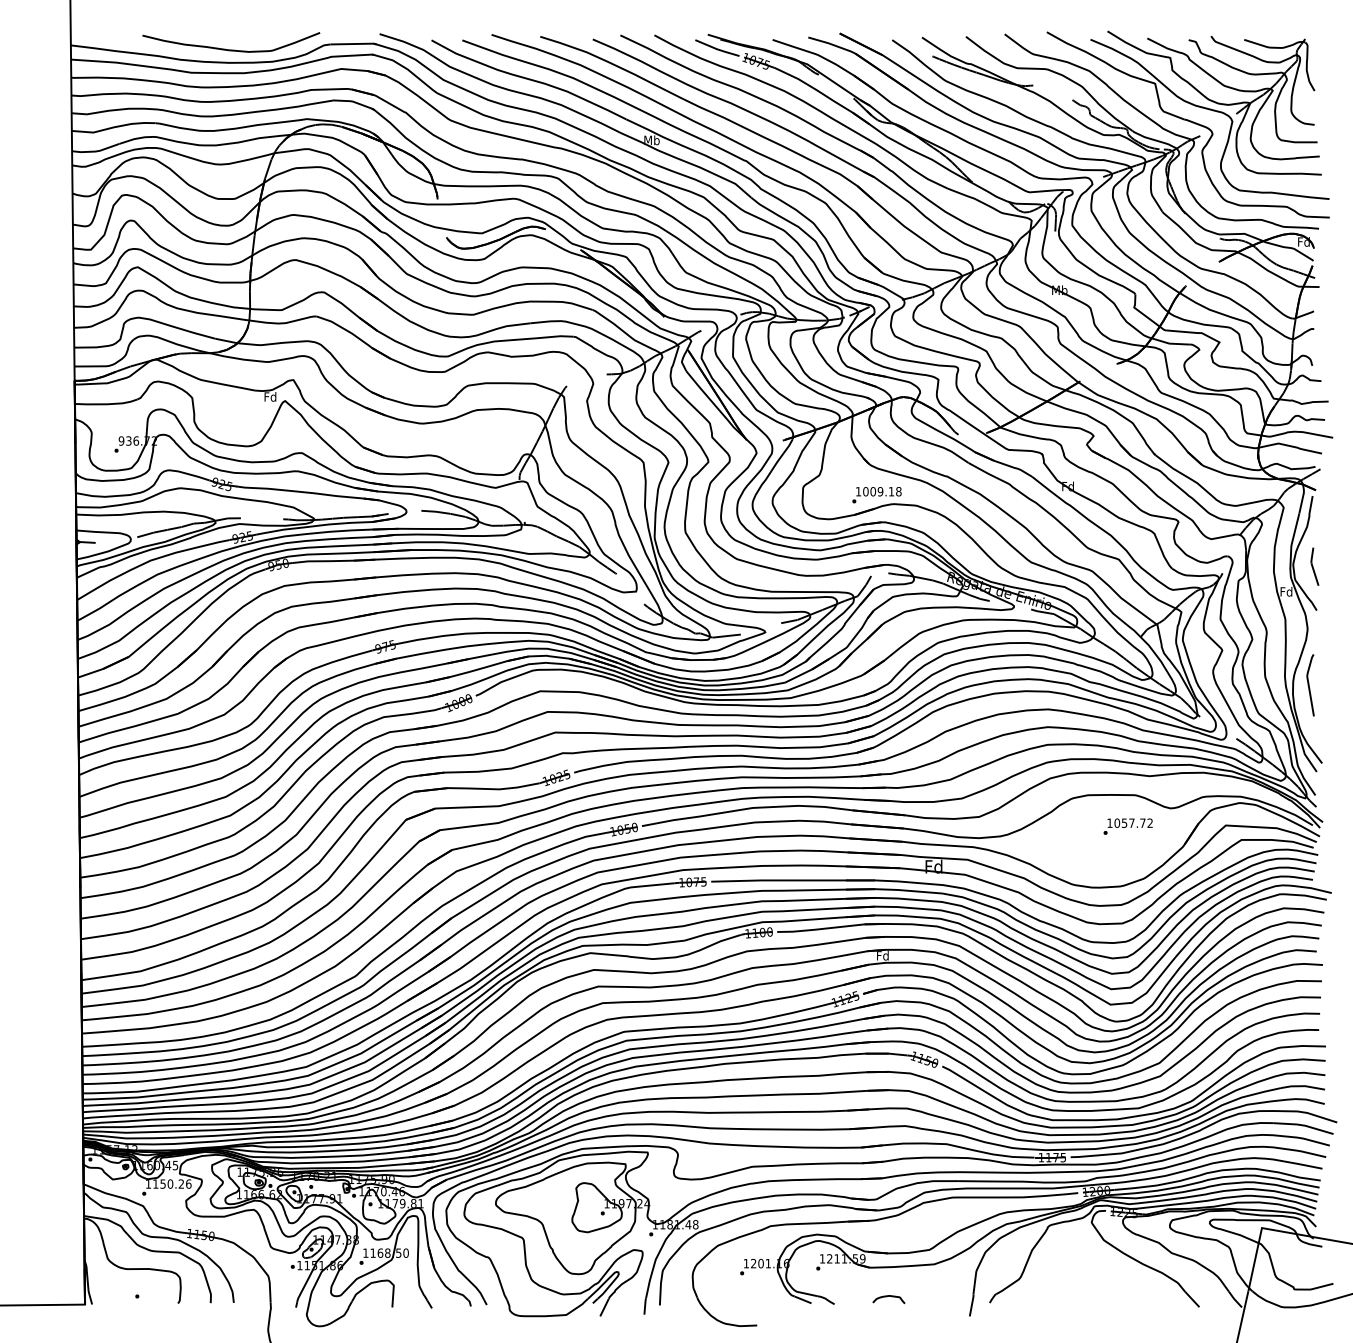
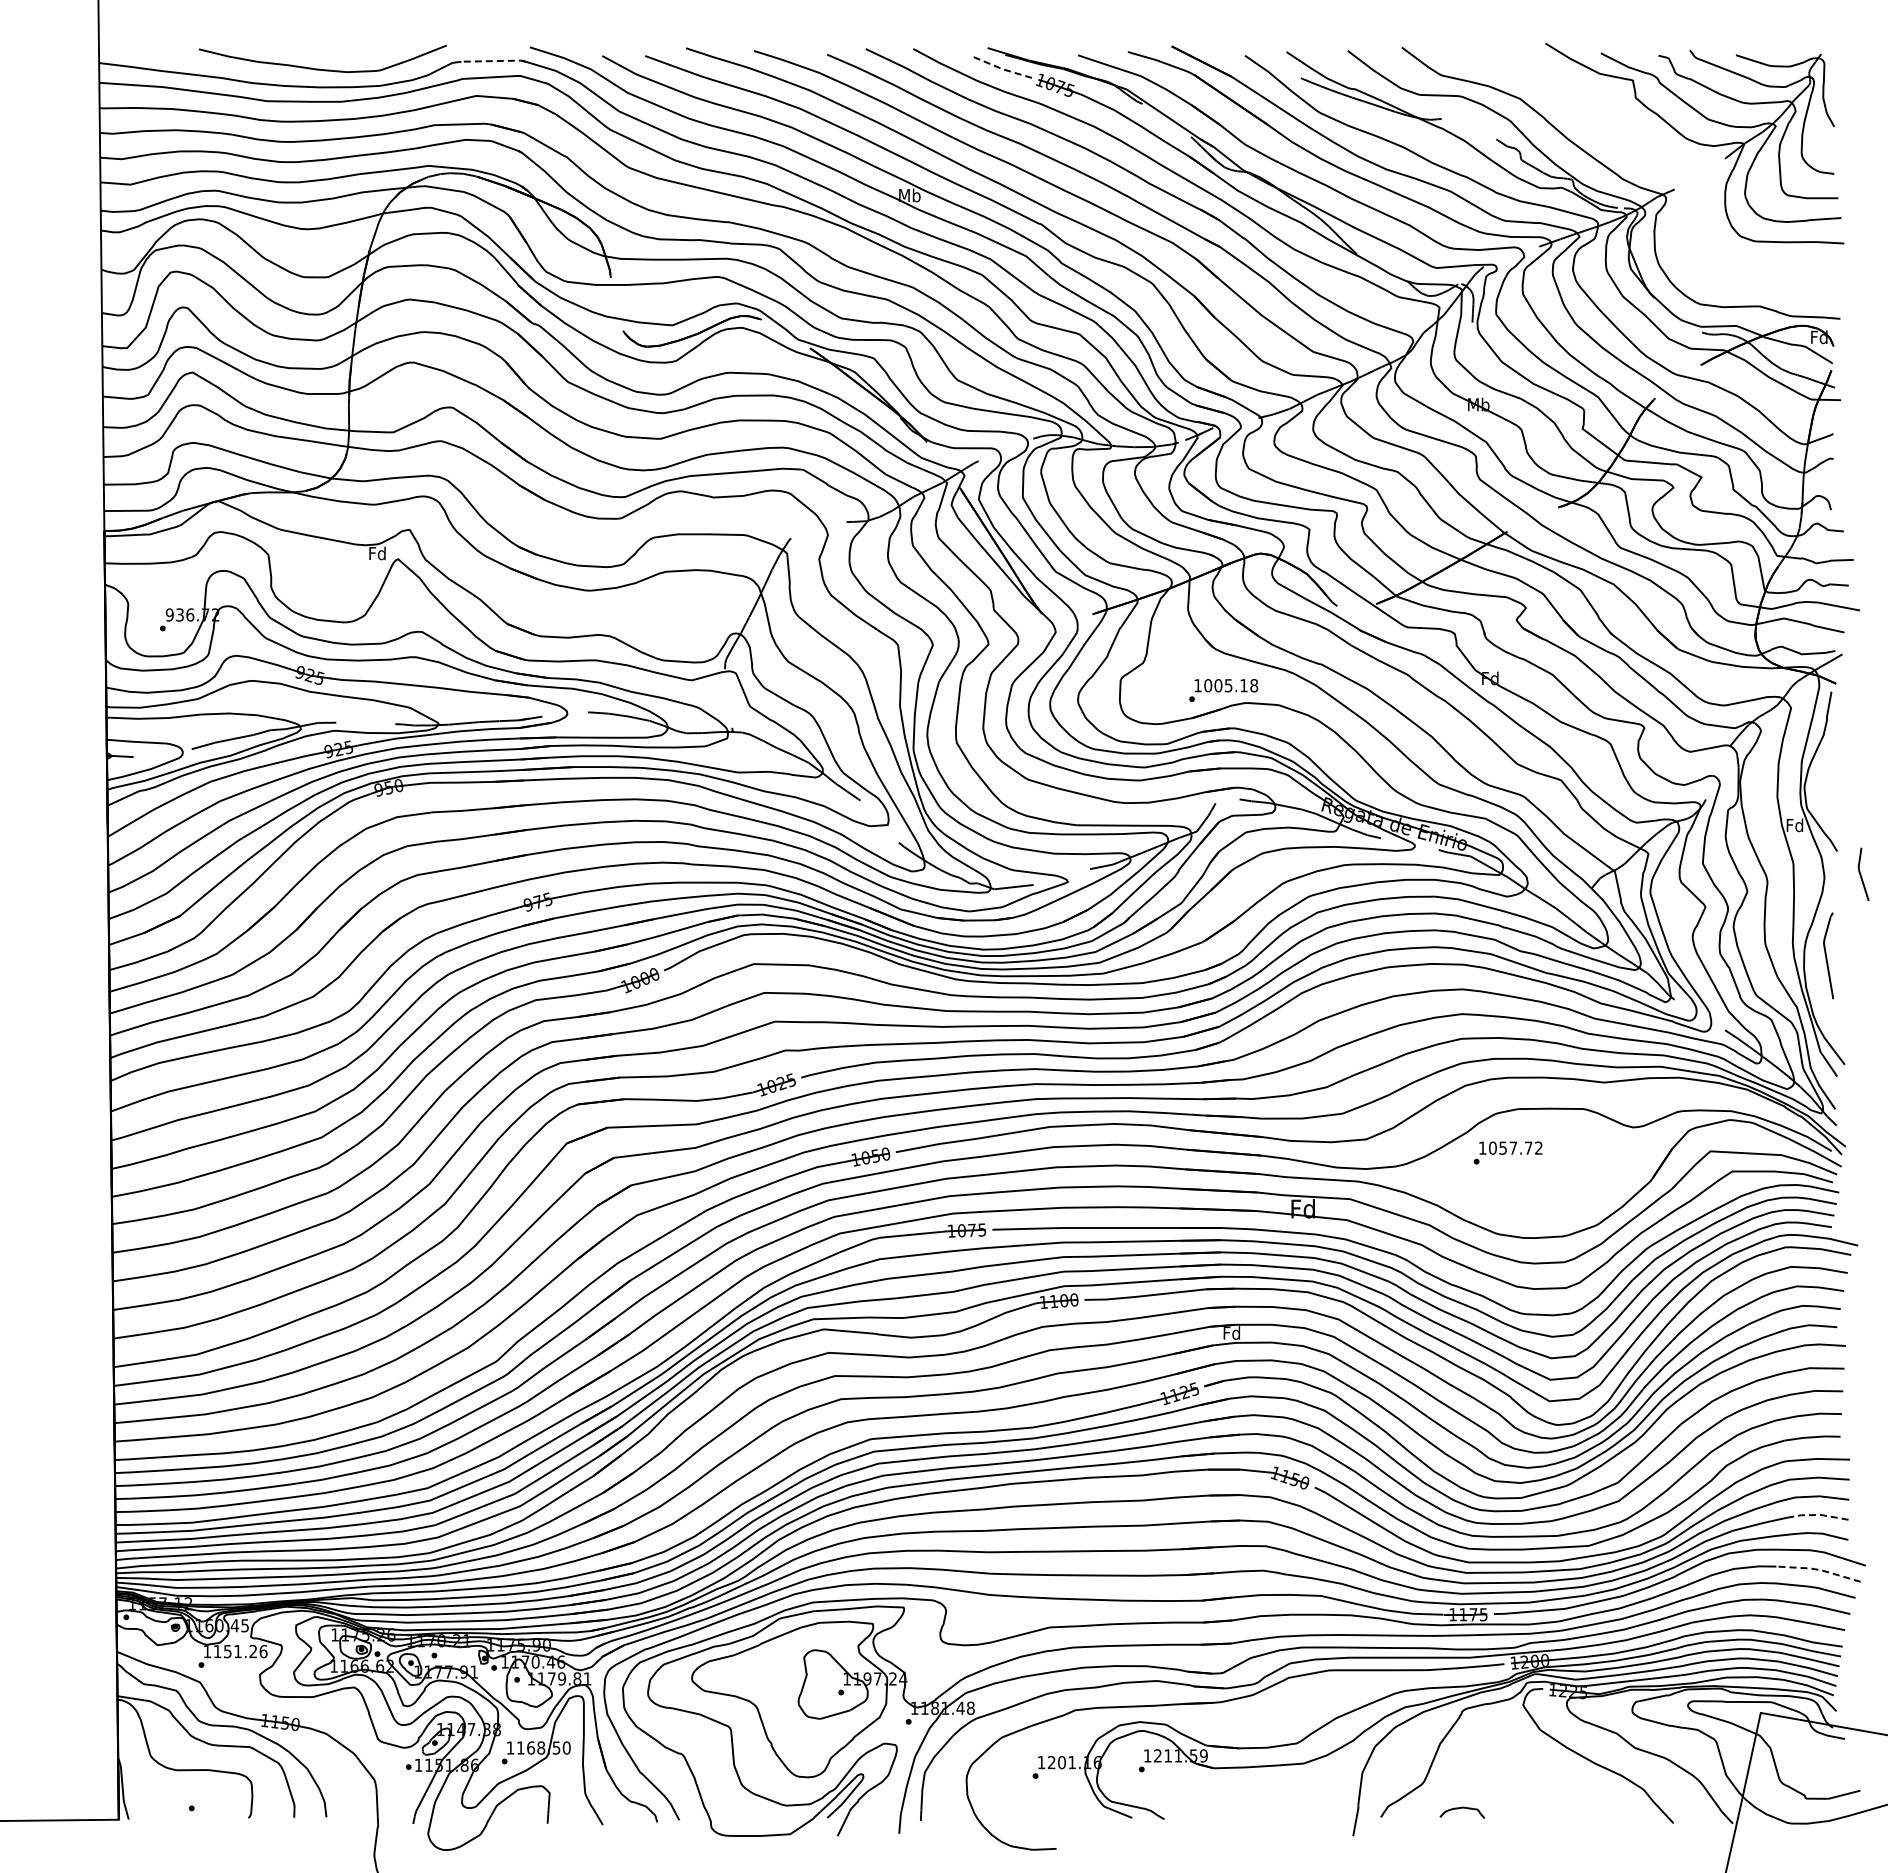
line: (353, 44) -> (493, 61), solid -> dashed
line: (716, 49) -> (1000, 68), solid -> dashed
part: (1187, 125) -> (1657, 174), removed
text: (880, 491) -> (1228, 685), 1009.18 -> 1005.18
part: (1314, 566) -> (1863, 873), moved
text: (1127, 826) -> (1507, 1152), moved
line: (1303, 1086) -> (1818, 1515), solid -> dashed
line: (1303, 1125) -> (1818, 1569), solid -> dashed
text: (170, 1184) -> (238, 1651), 1150.26 -> 1151.26
curve: (889, 1296) -> (1462, 1808), moved

